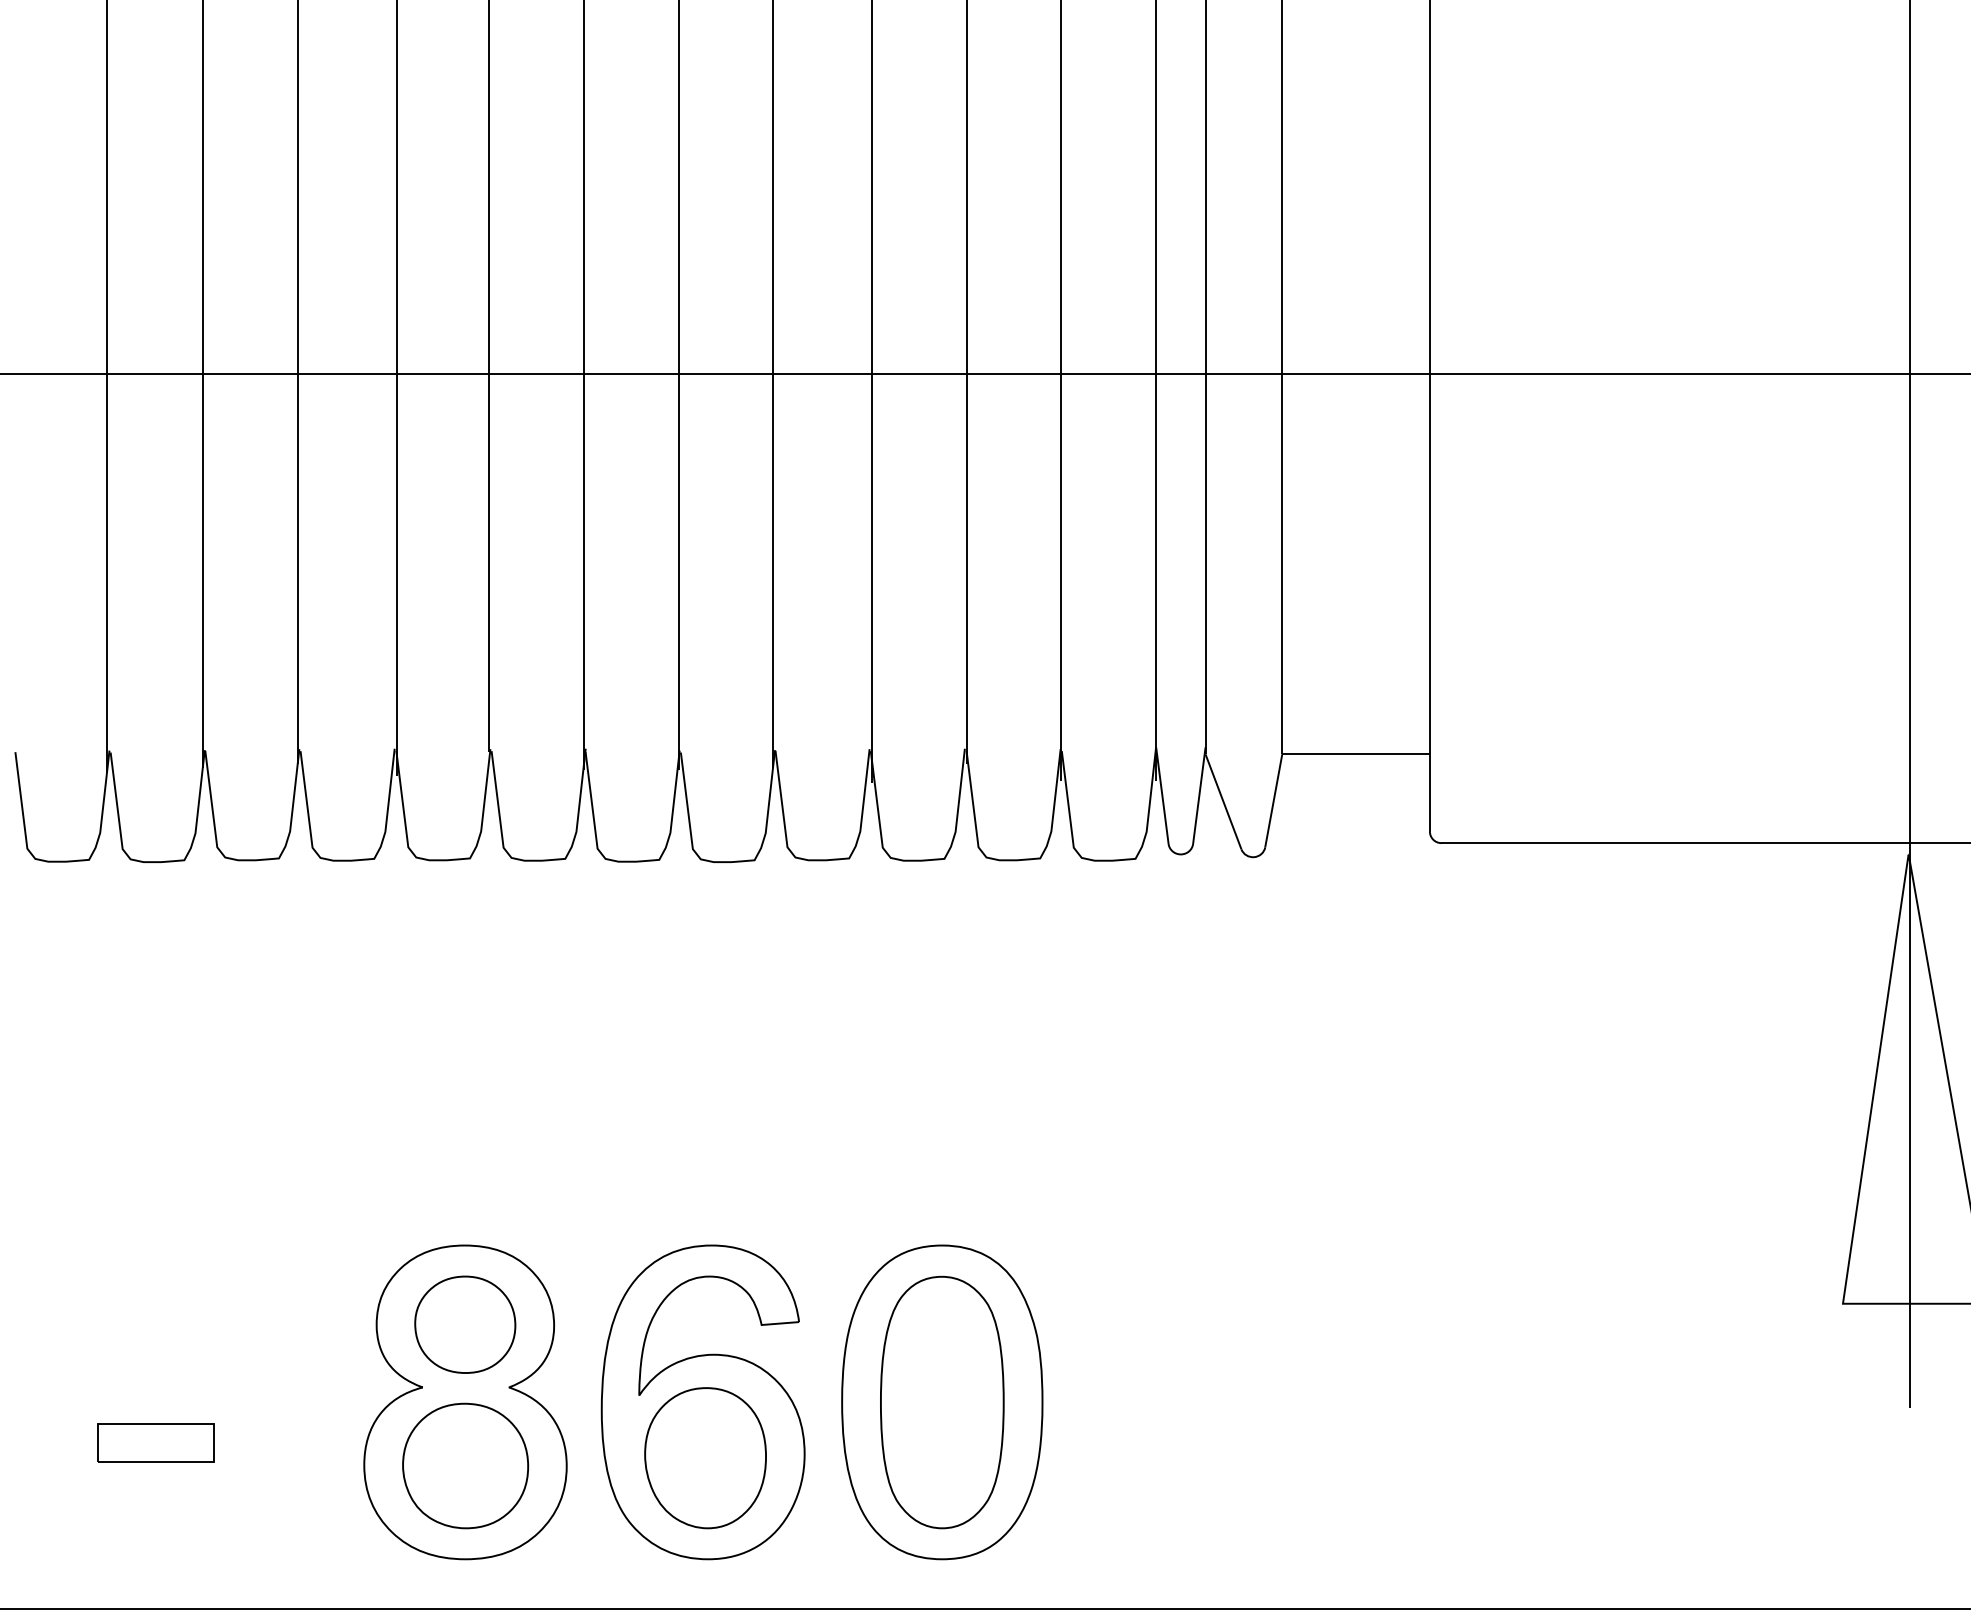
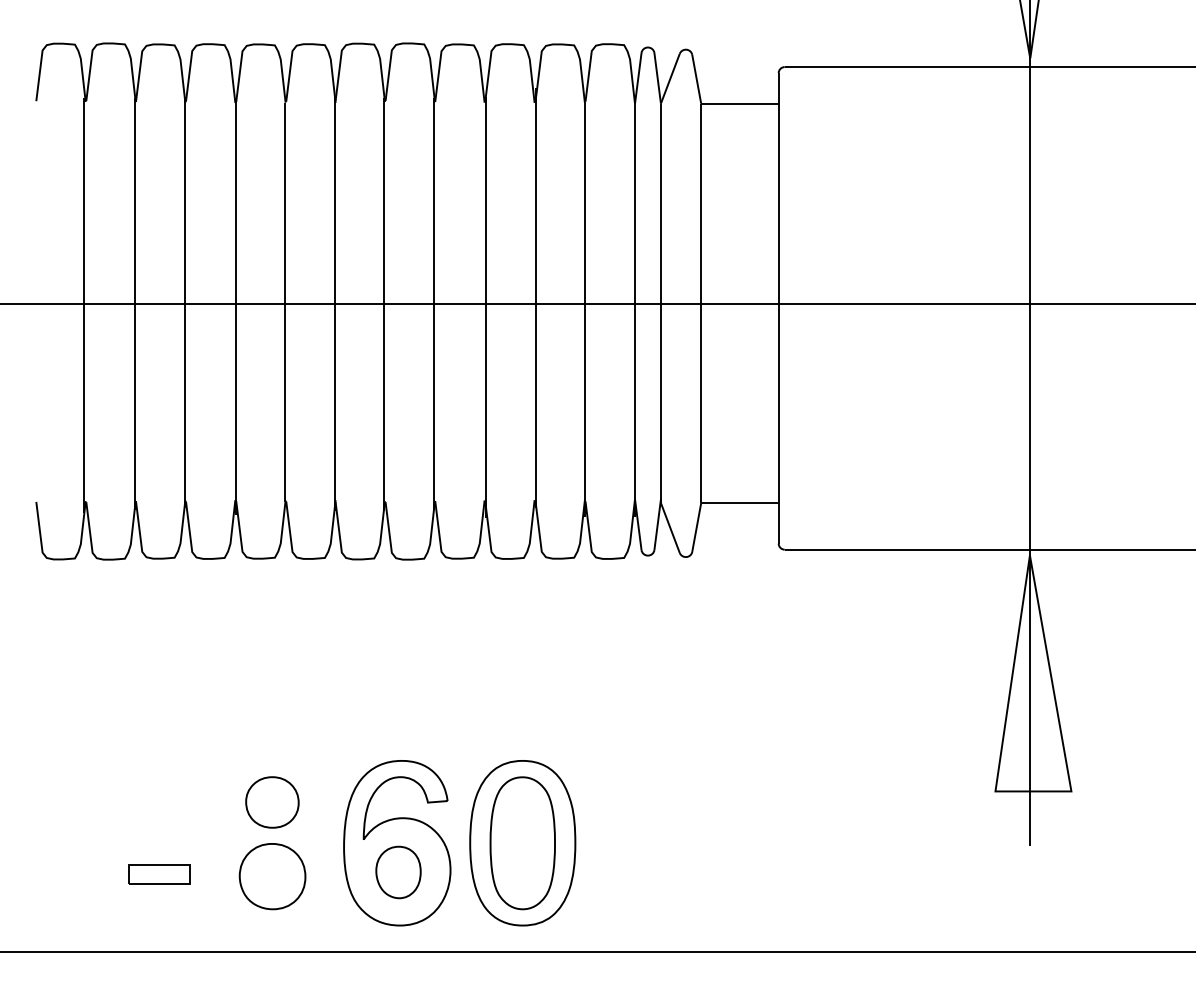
part: (465, 1402) -> (272, 843), removed
part: (156, 1442) -> (159, 874), moved
part: (705, 1458) -> (398, 872), size x0.7

